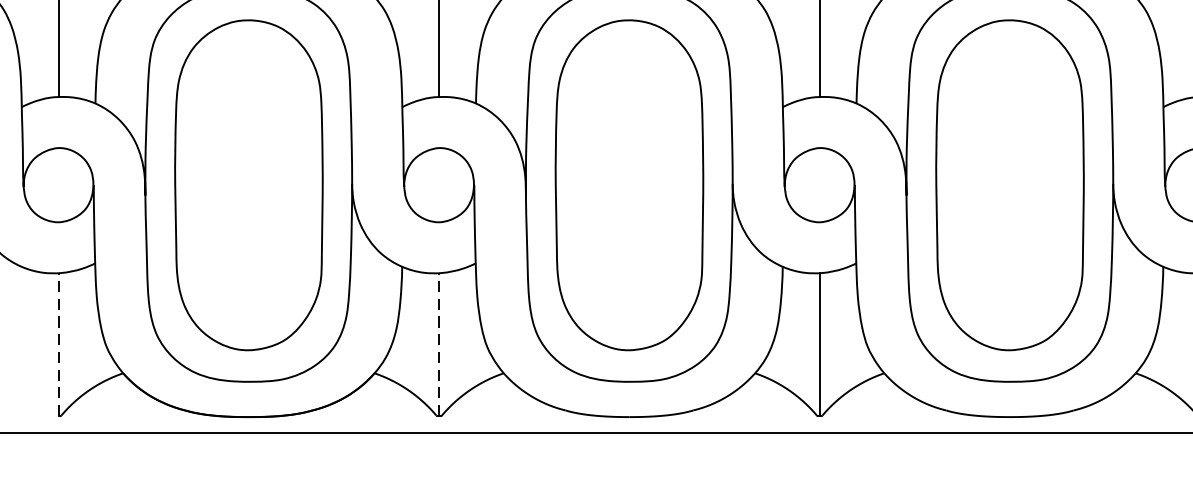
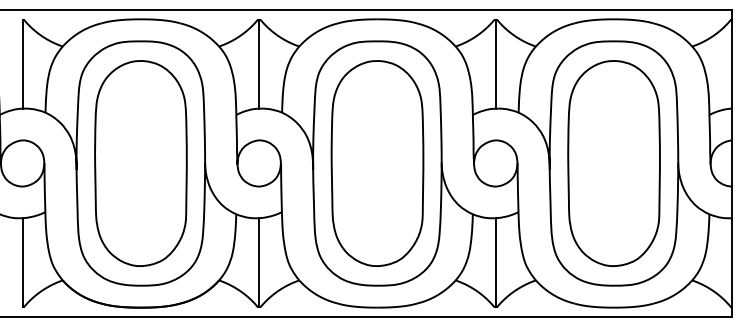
line: (58, 344) -> (22, 262), dashed -> solid
line: (439, 344) -> (259, 262), dashed -> solid

